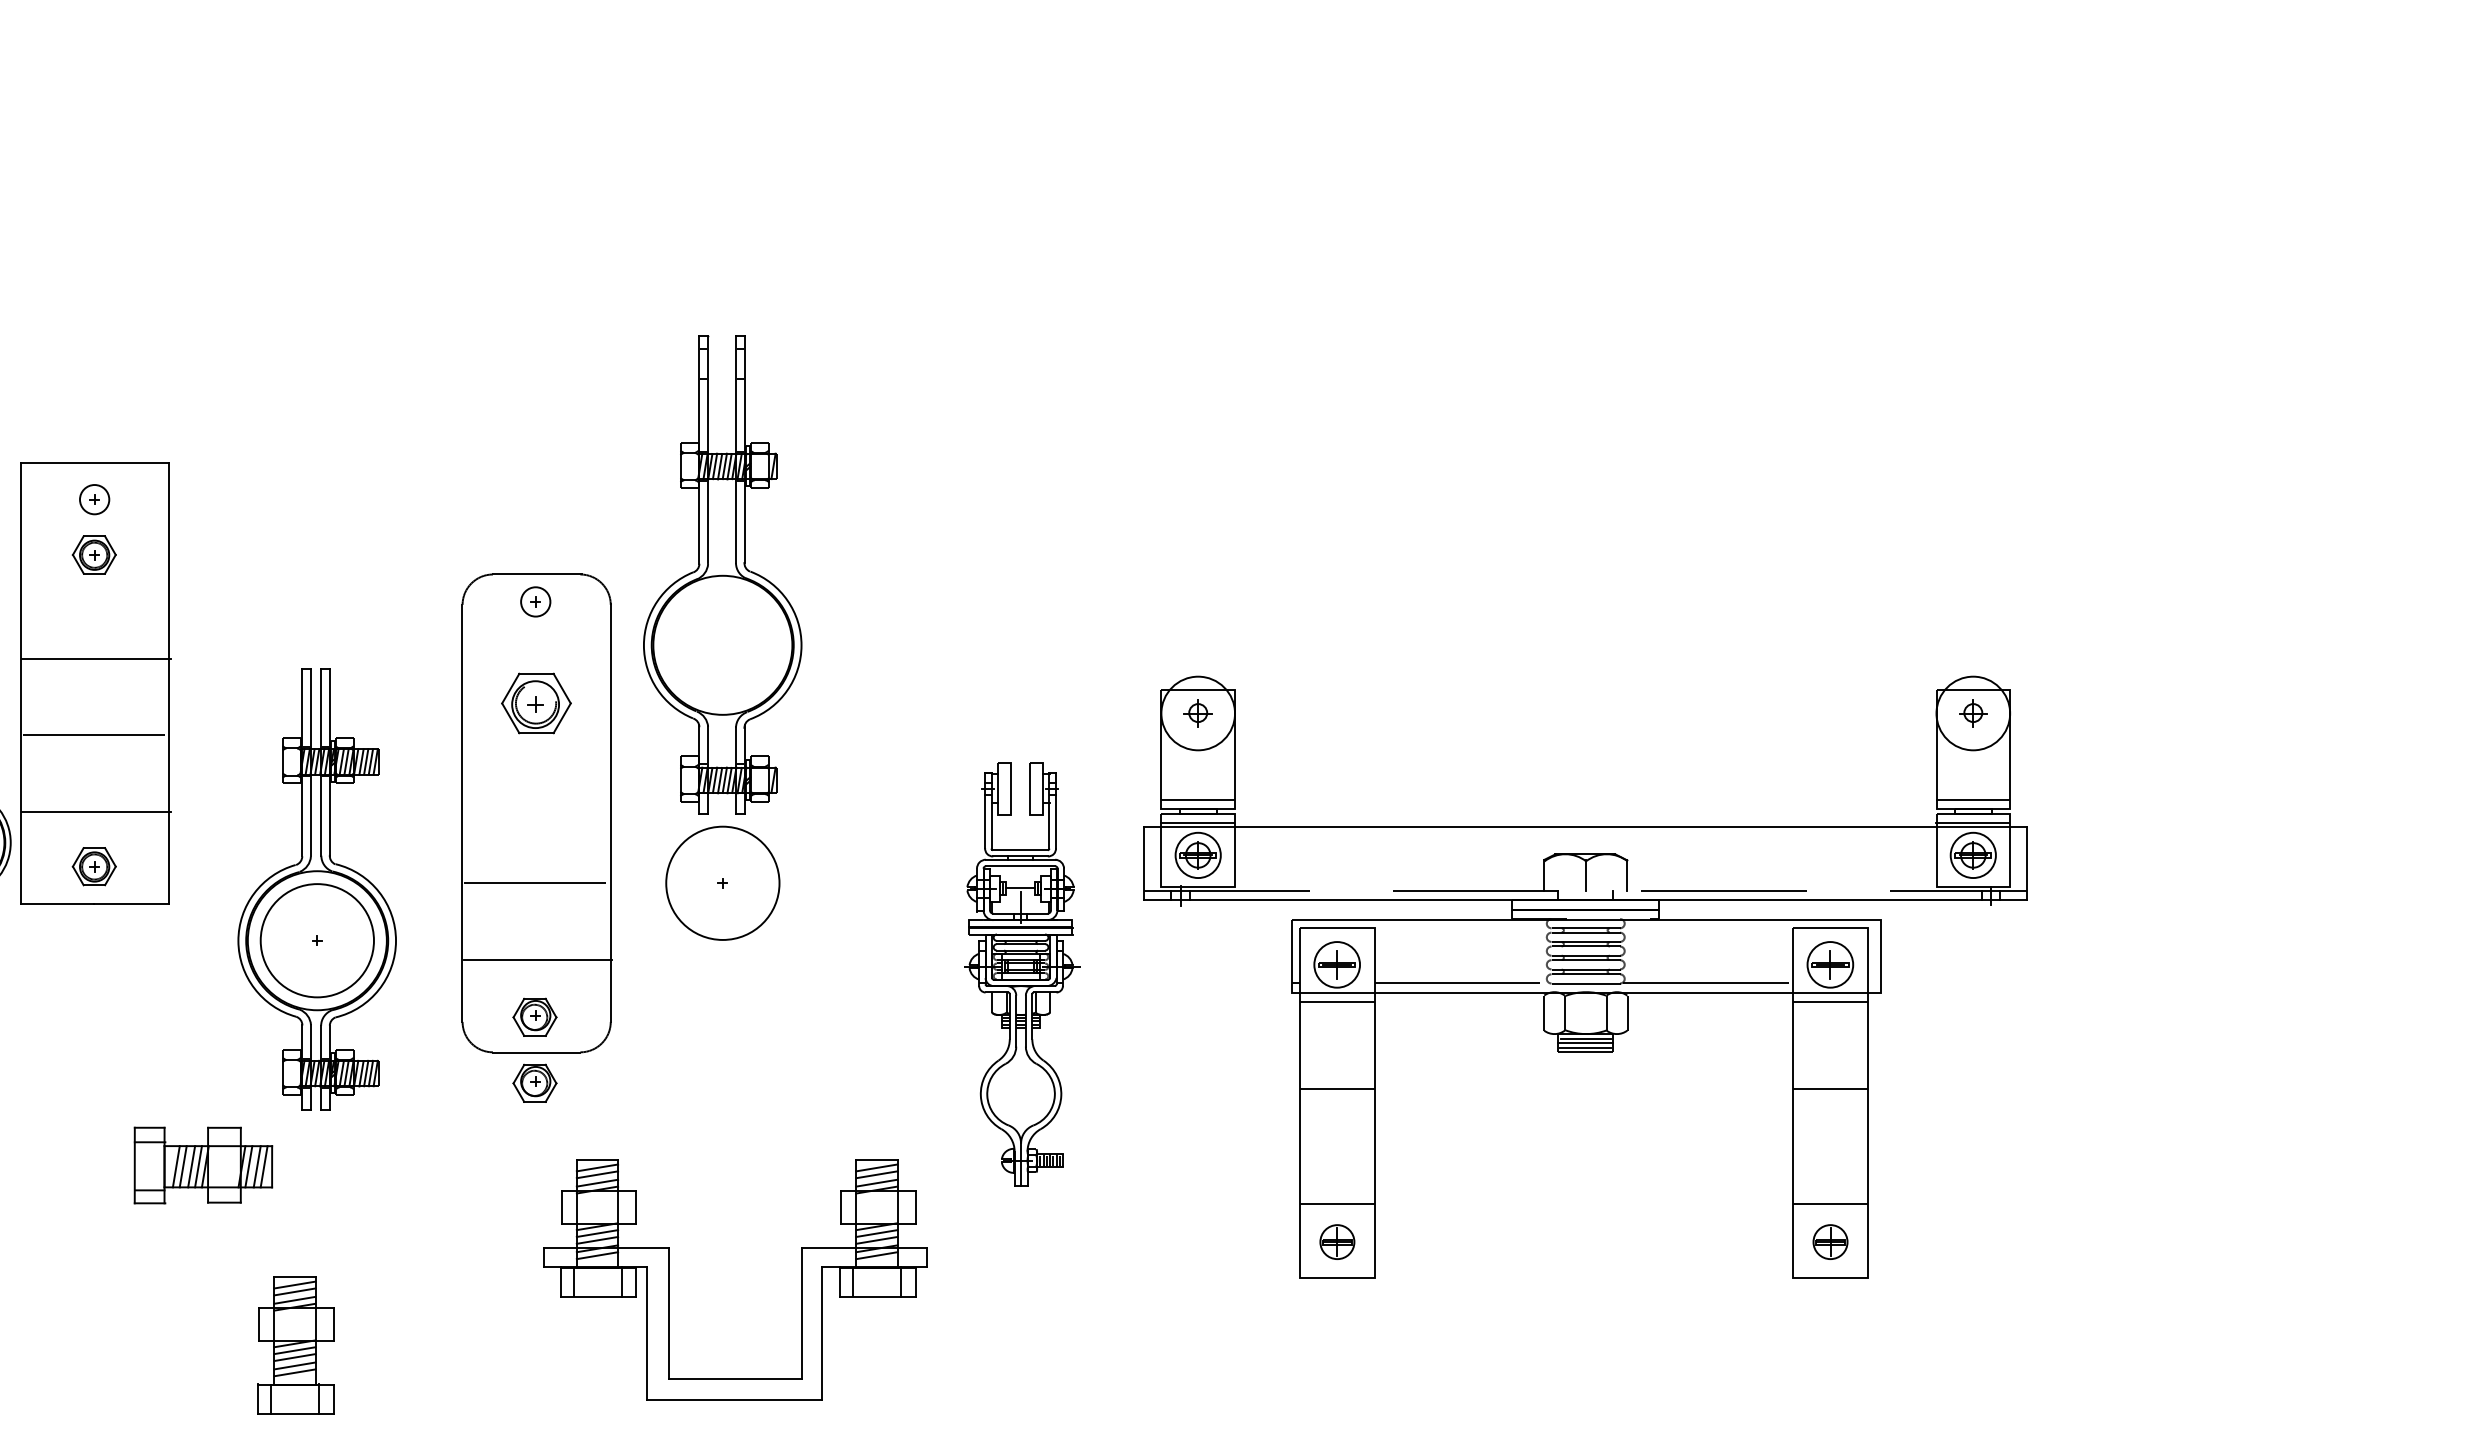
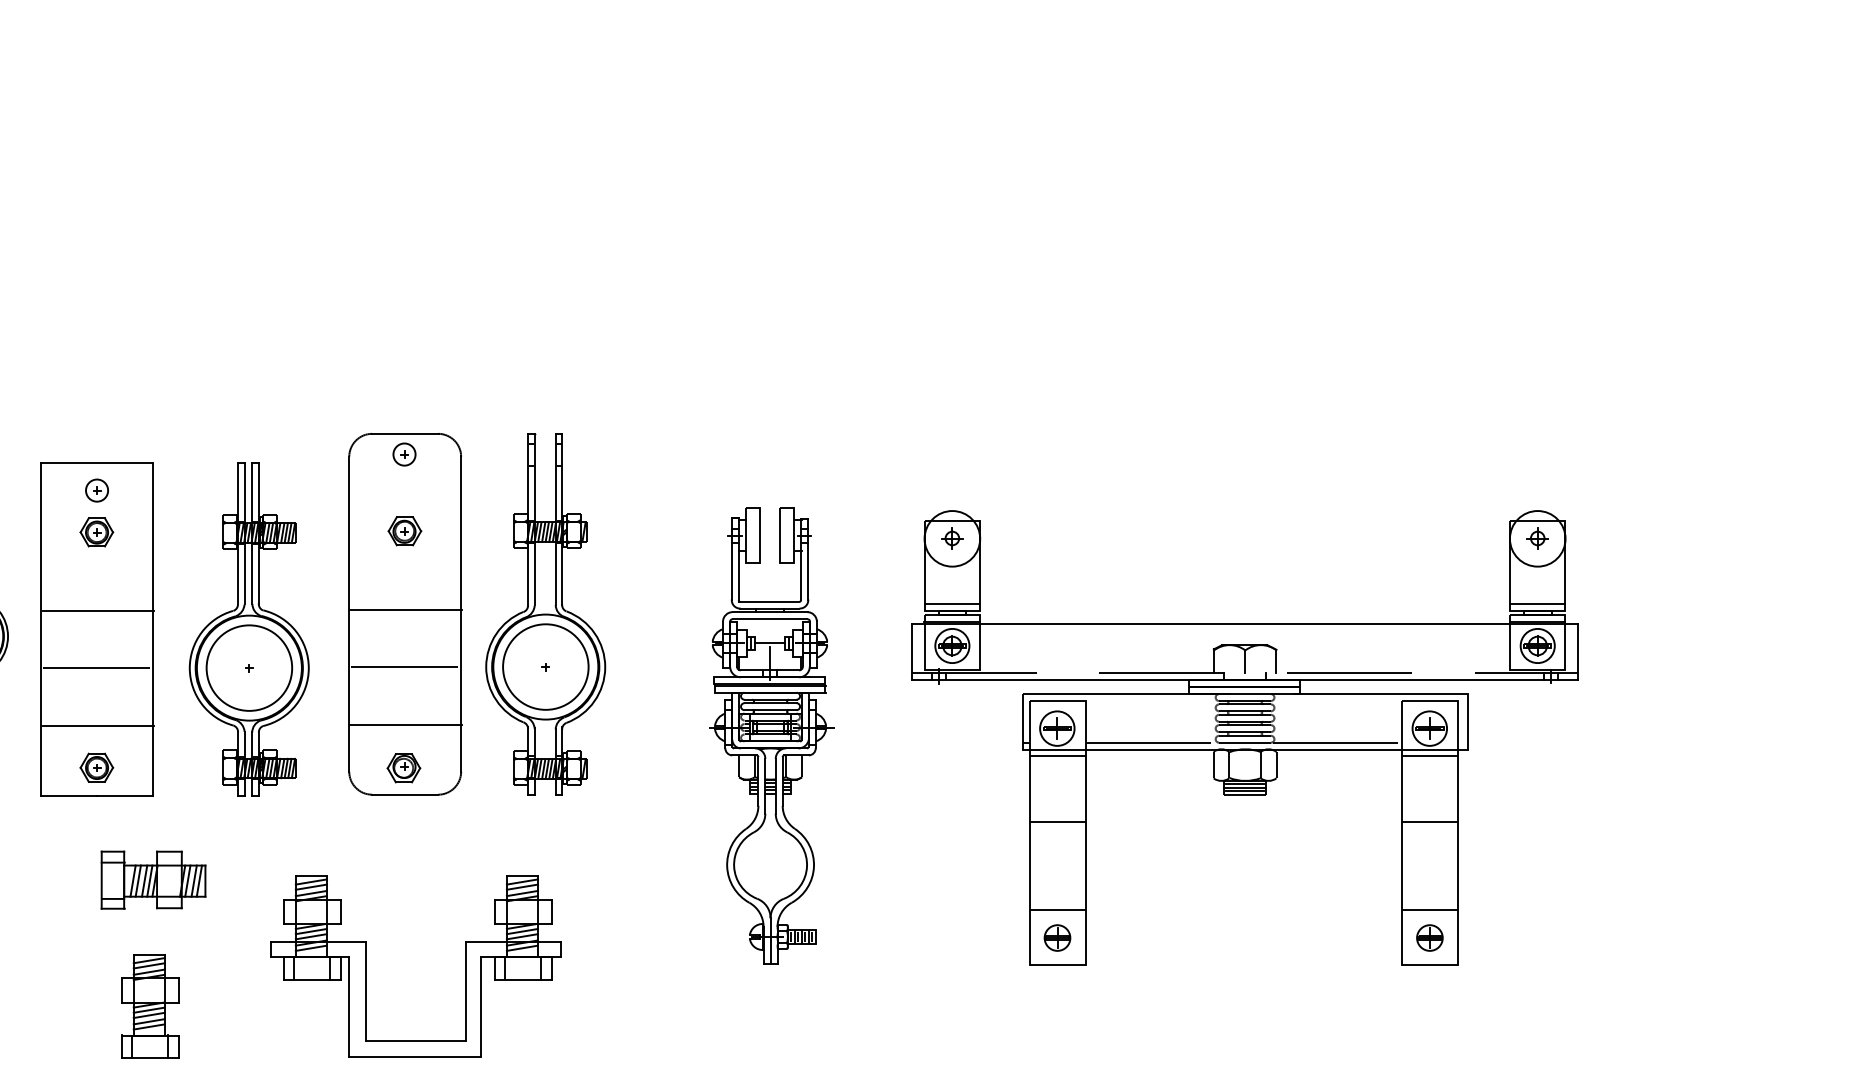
part: (722, 574) -> (545, 613), moved
part: (95, 683) -> (97, 629), moved
part: (535, 703) -> (404, 531), size x0.62
line: (537, 807) -> (405, 609), added
part: (316, 889) -> (248, 629), moved
part: (1022, 974) -> (772, 735), size x1.43
part: (1585, 976) -> (1244, 737), moved
part: (534, 1082) -> (403, 817), removed
part: (669, 1279) -> (365, 966), moved
part: (295, 1345) -> (149, 1006), moved

